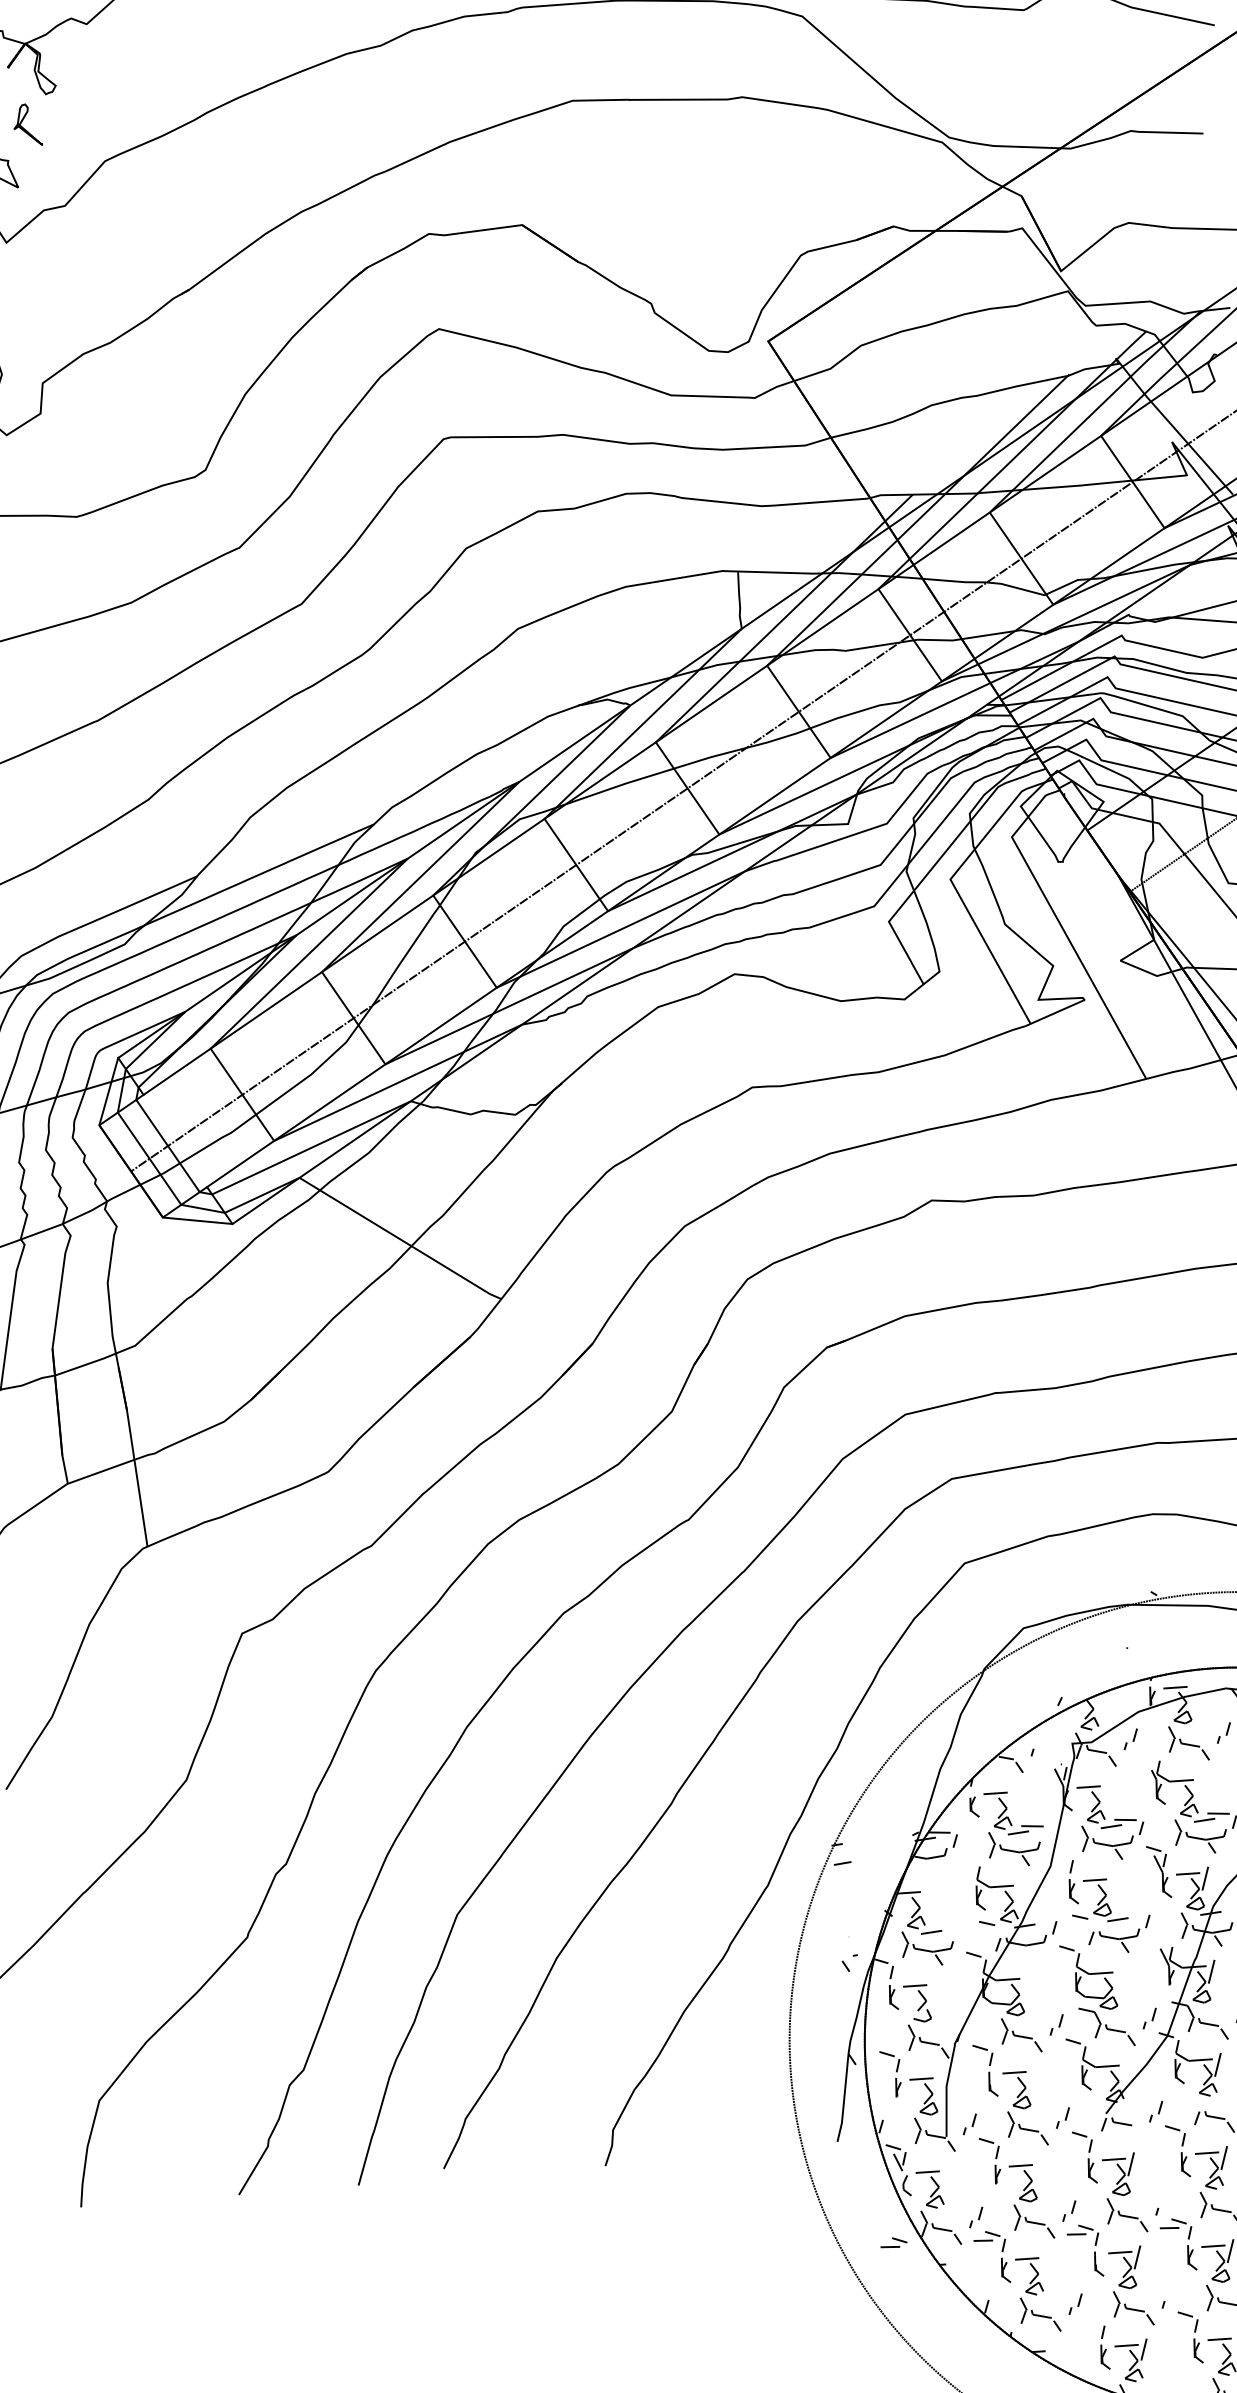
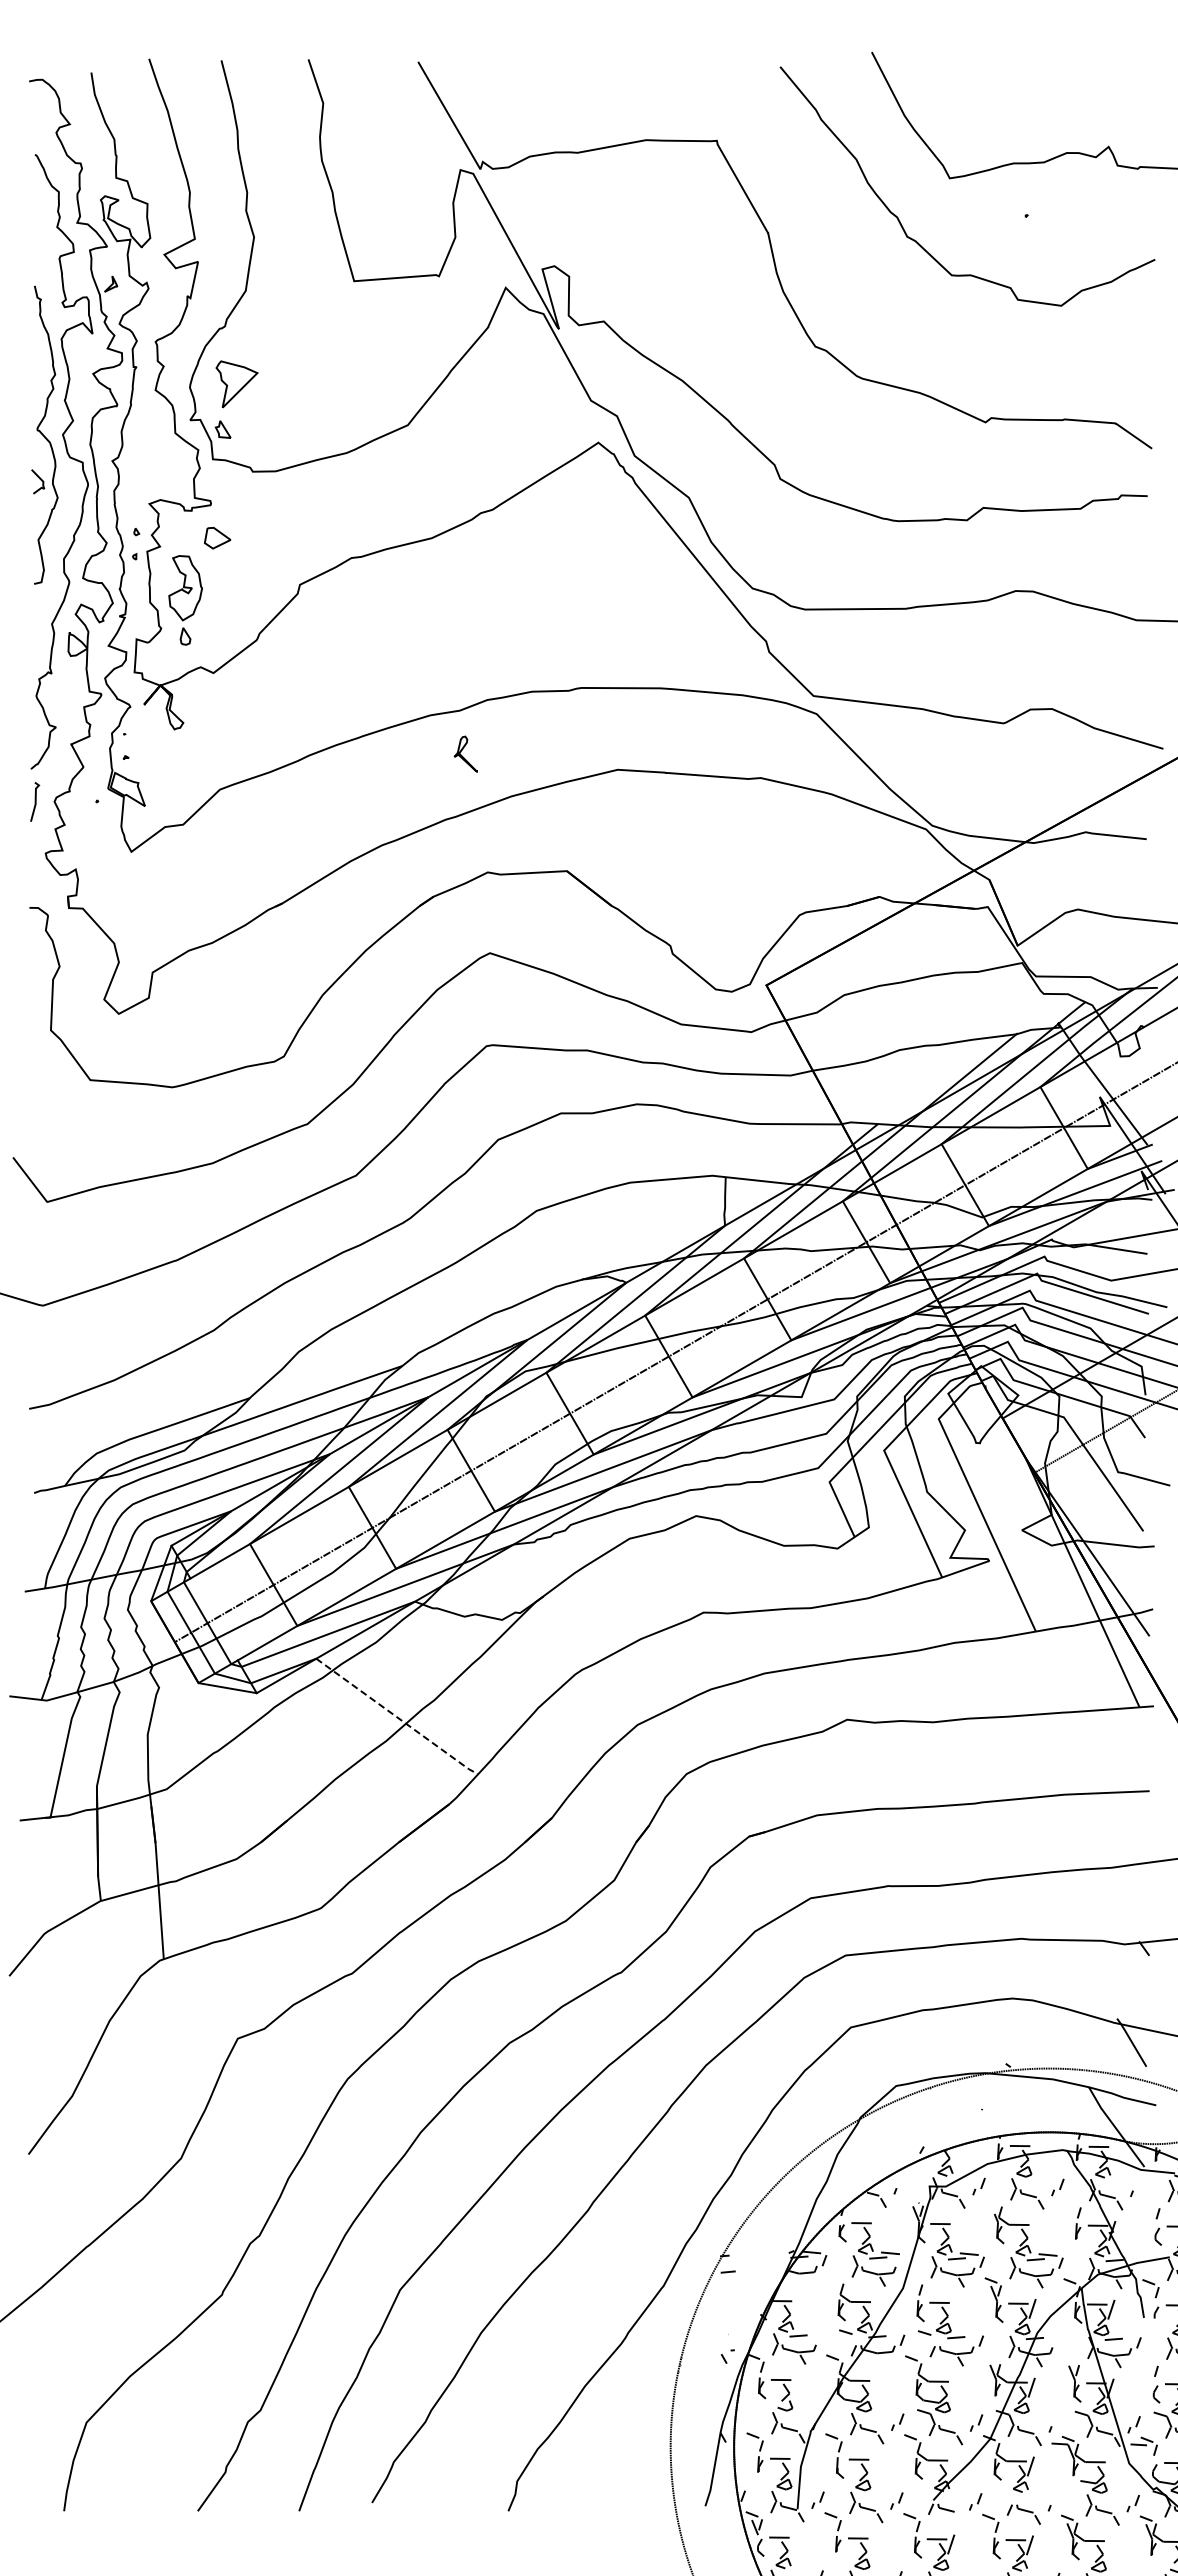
part: (26, 124) -> (465, 753), moved
line: (400, 1239) -> (397, 1717), solid -> dashed

